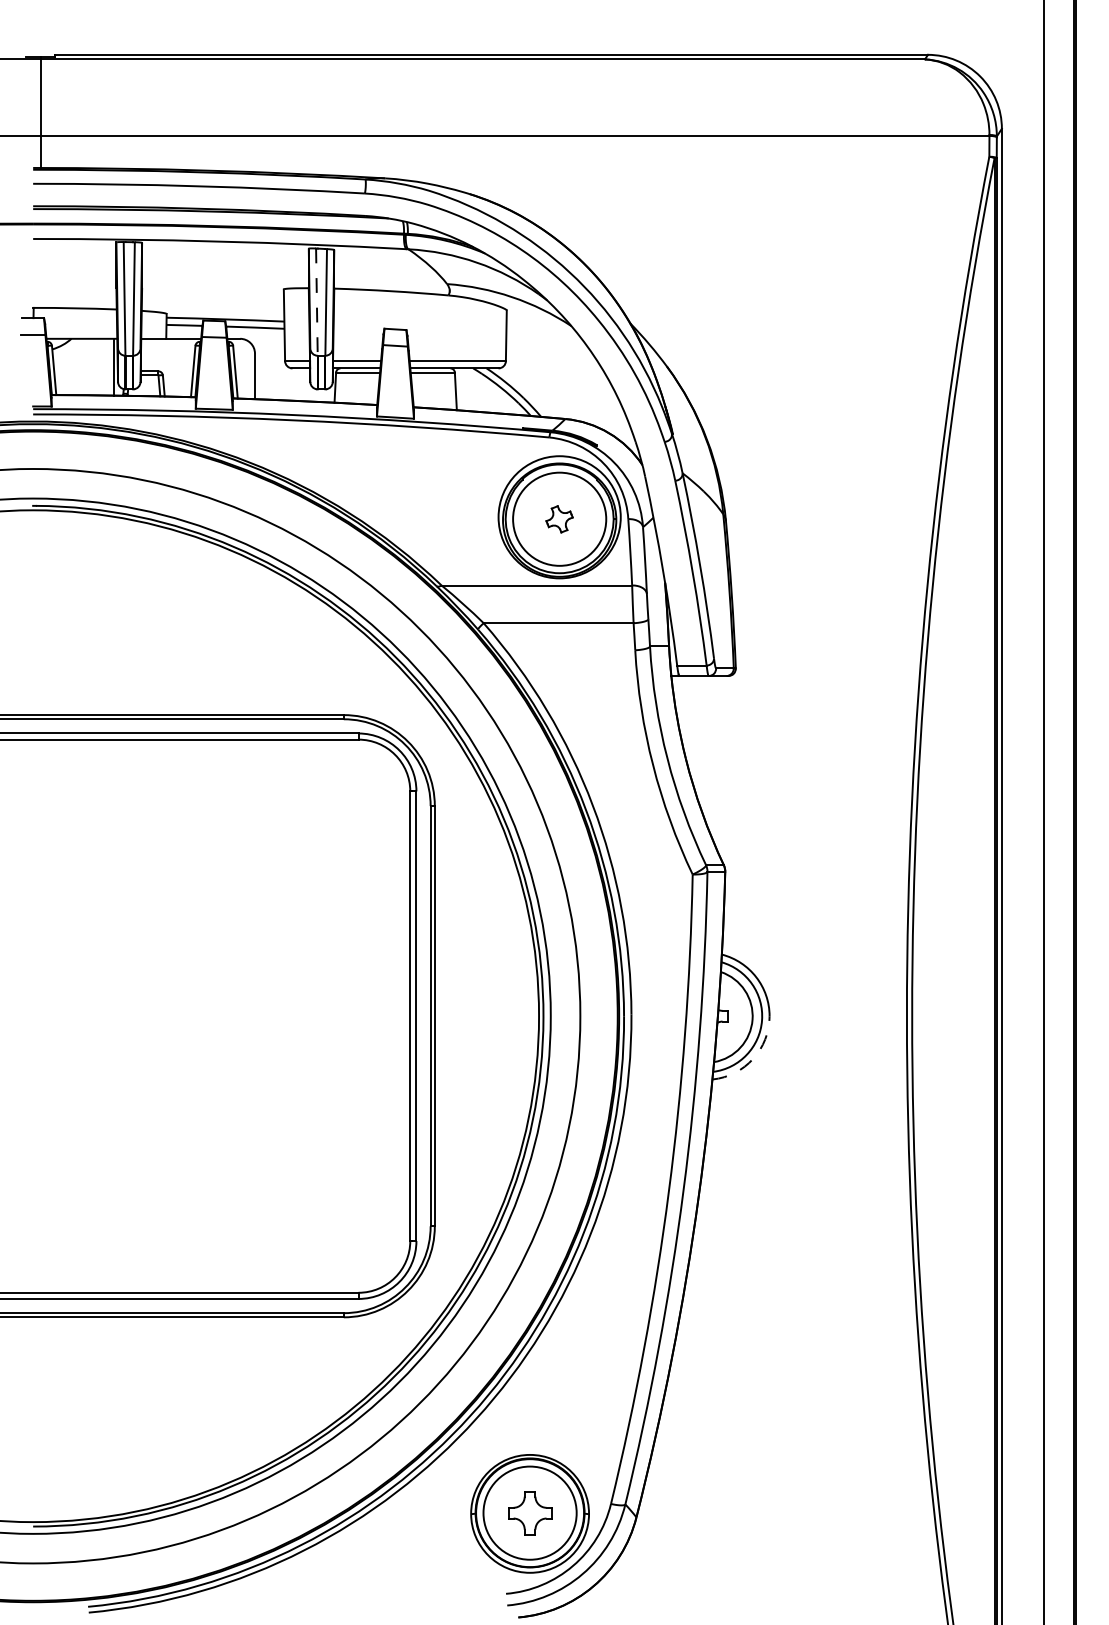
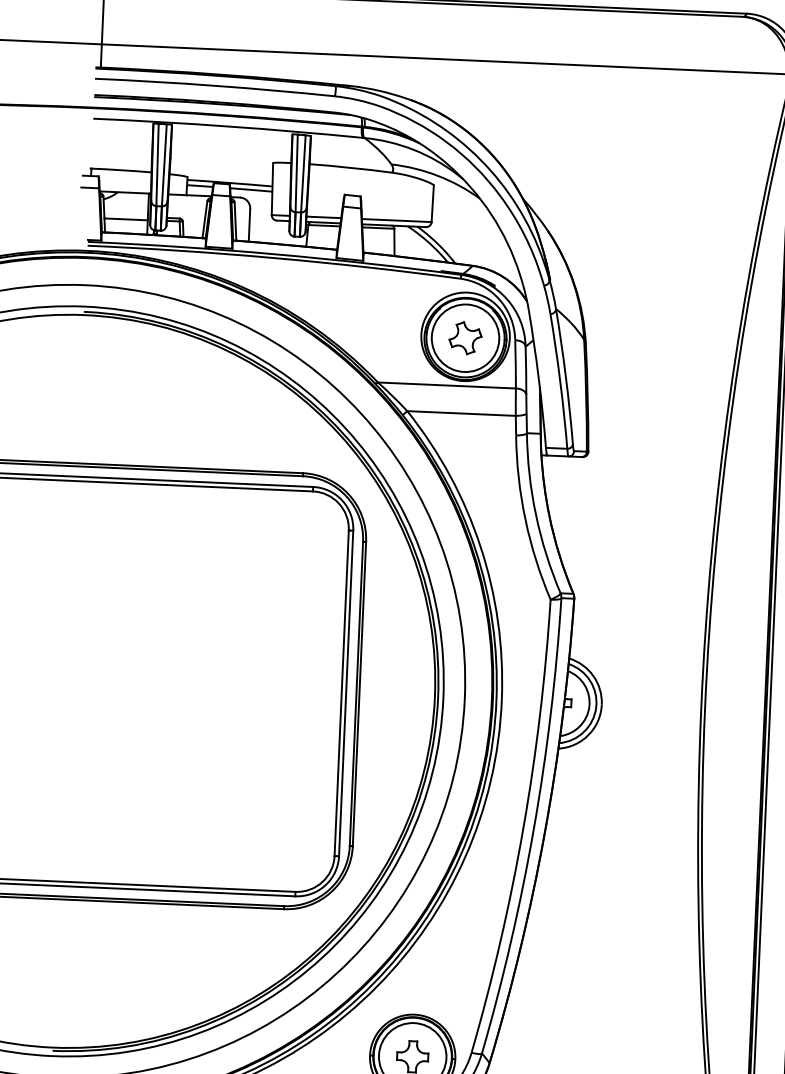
line: (316, 302) -> (296, 173), dashed -> solid
line: (84, 375) -> (126, 219), added
part: (559, 519) -> (465, 338), size x1.67
arc: (753, 1058) -> (588, 734), dashed -> solid

